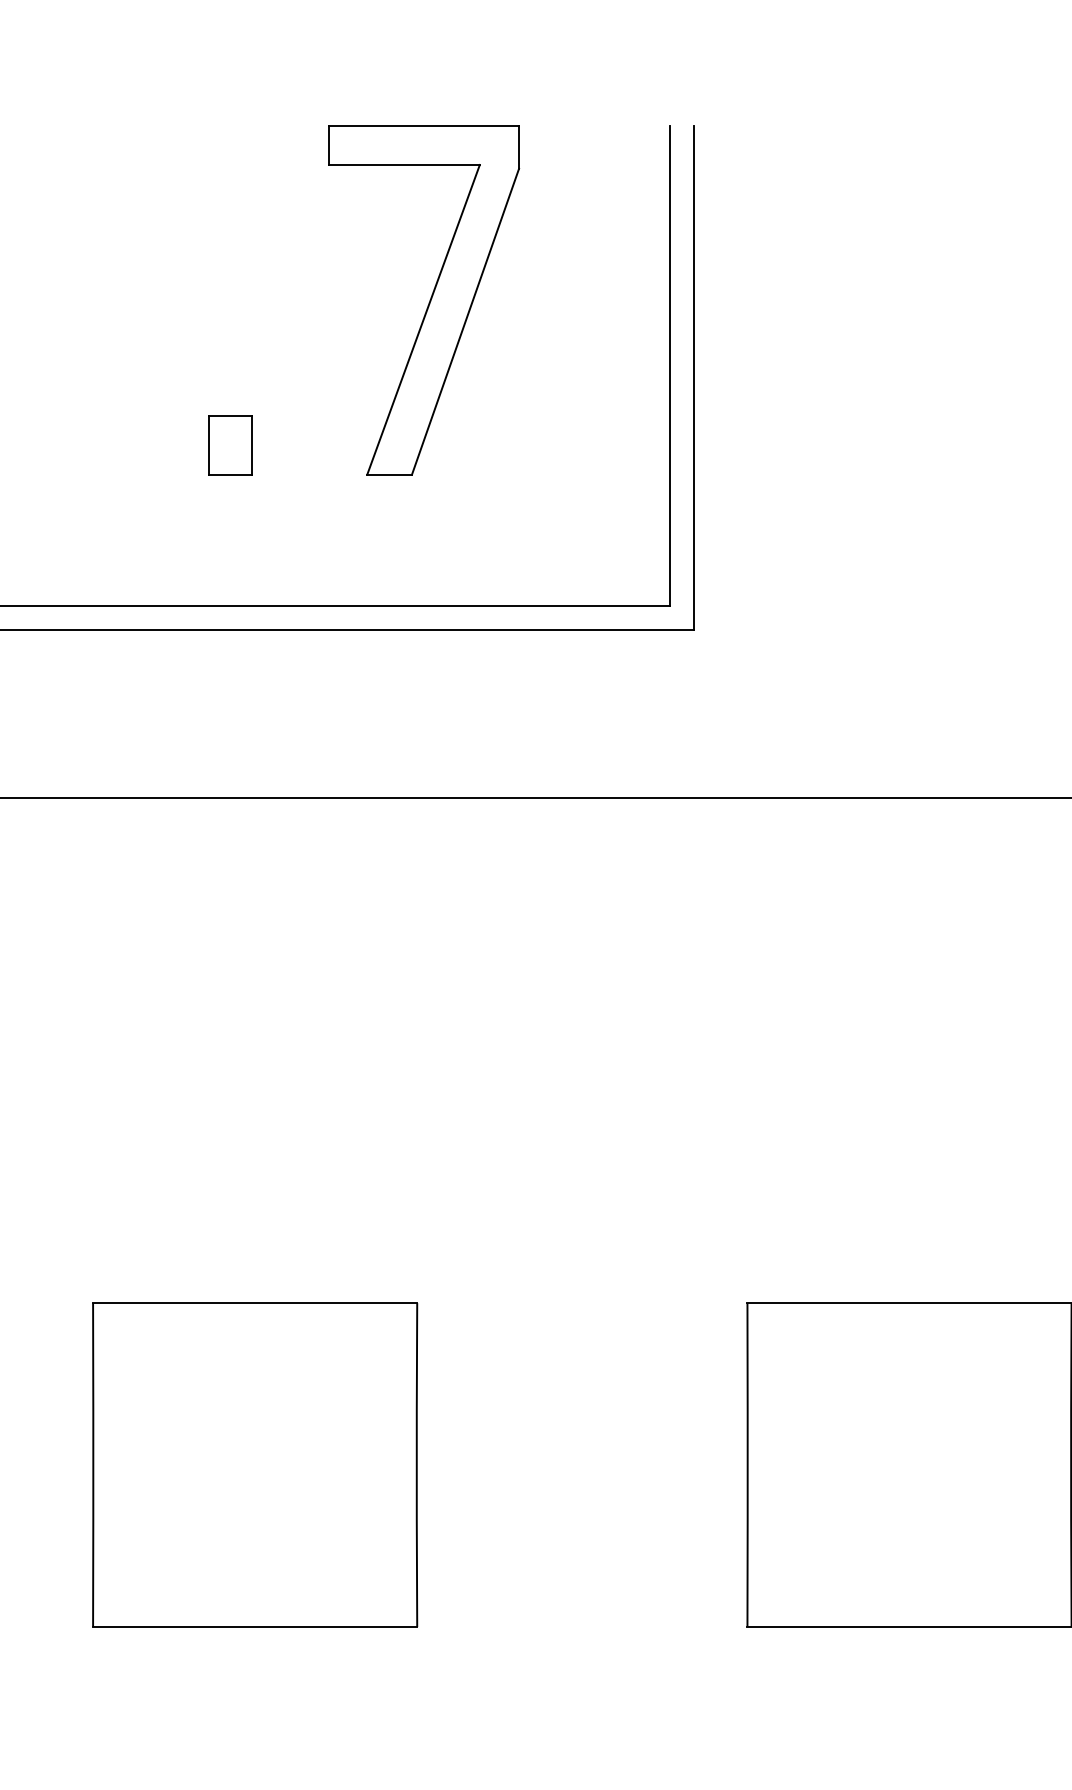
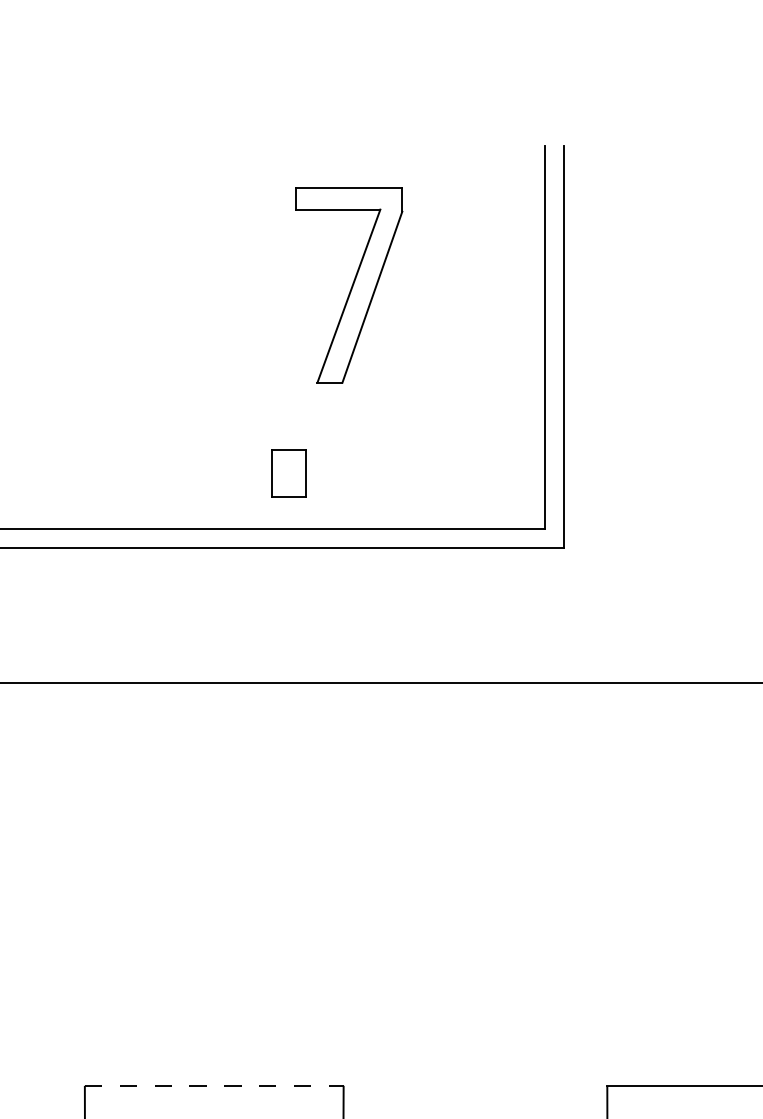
part: (424, 300) -> (349, 285), size x0.7
part: (230, 445) -> (288, 473), moved
line: (255, 1303) -> (214, 1086), solid -> dashed

